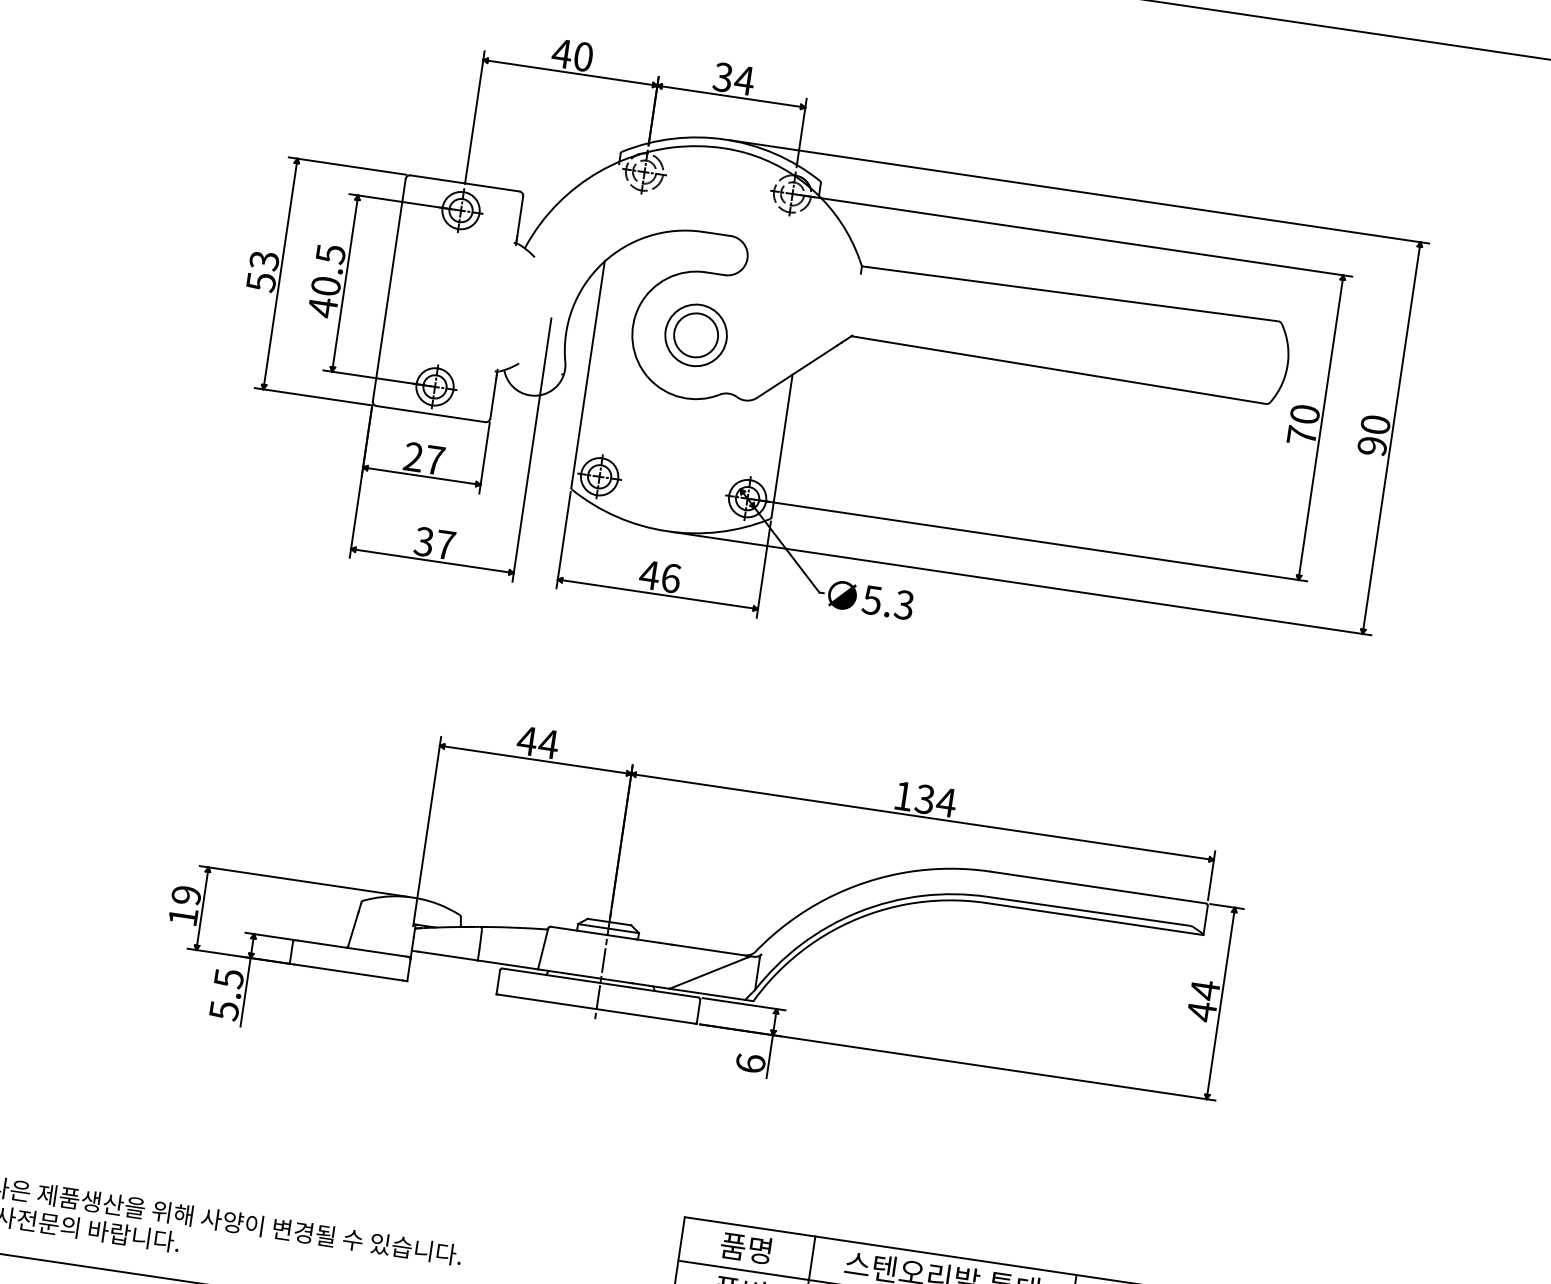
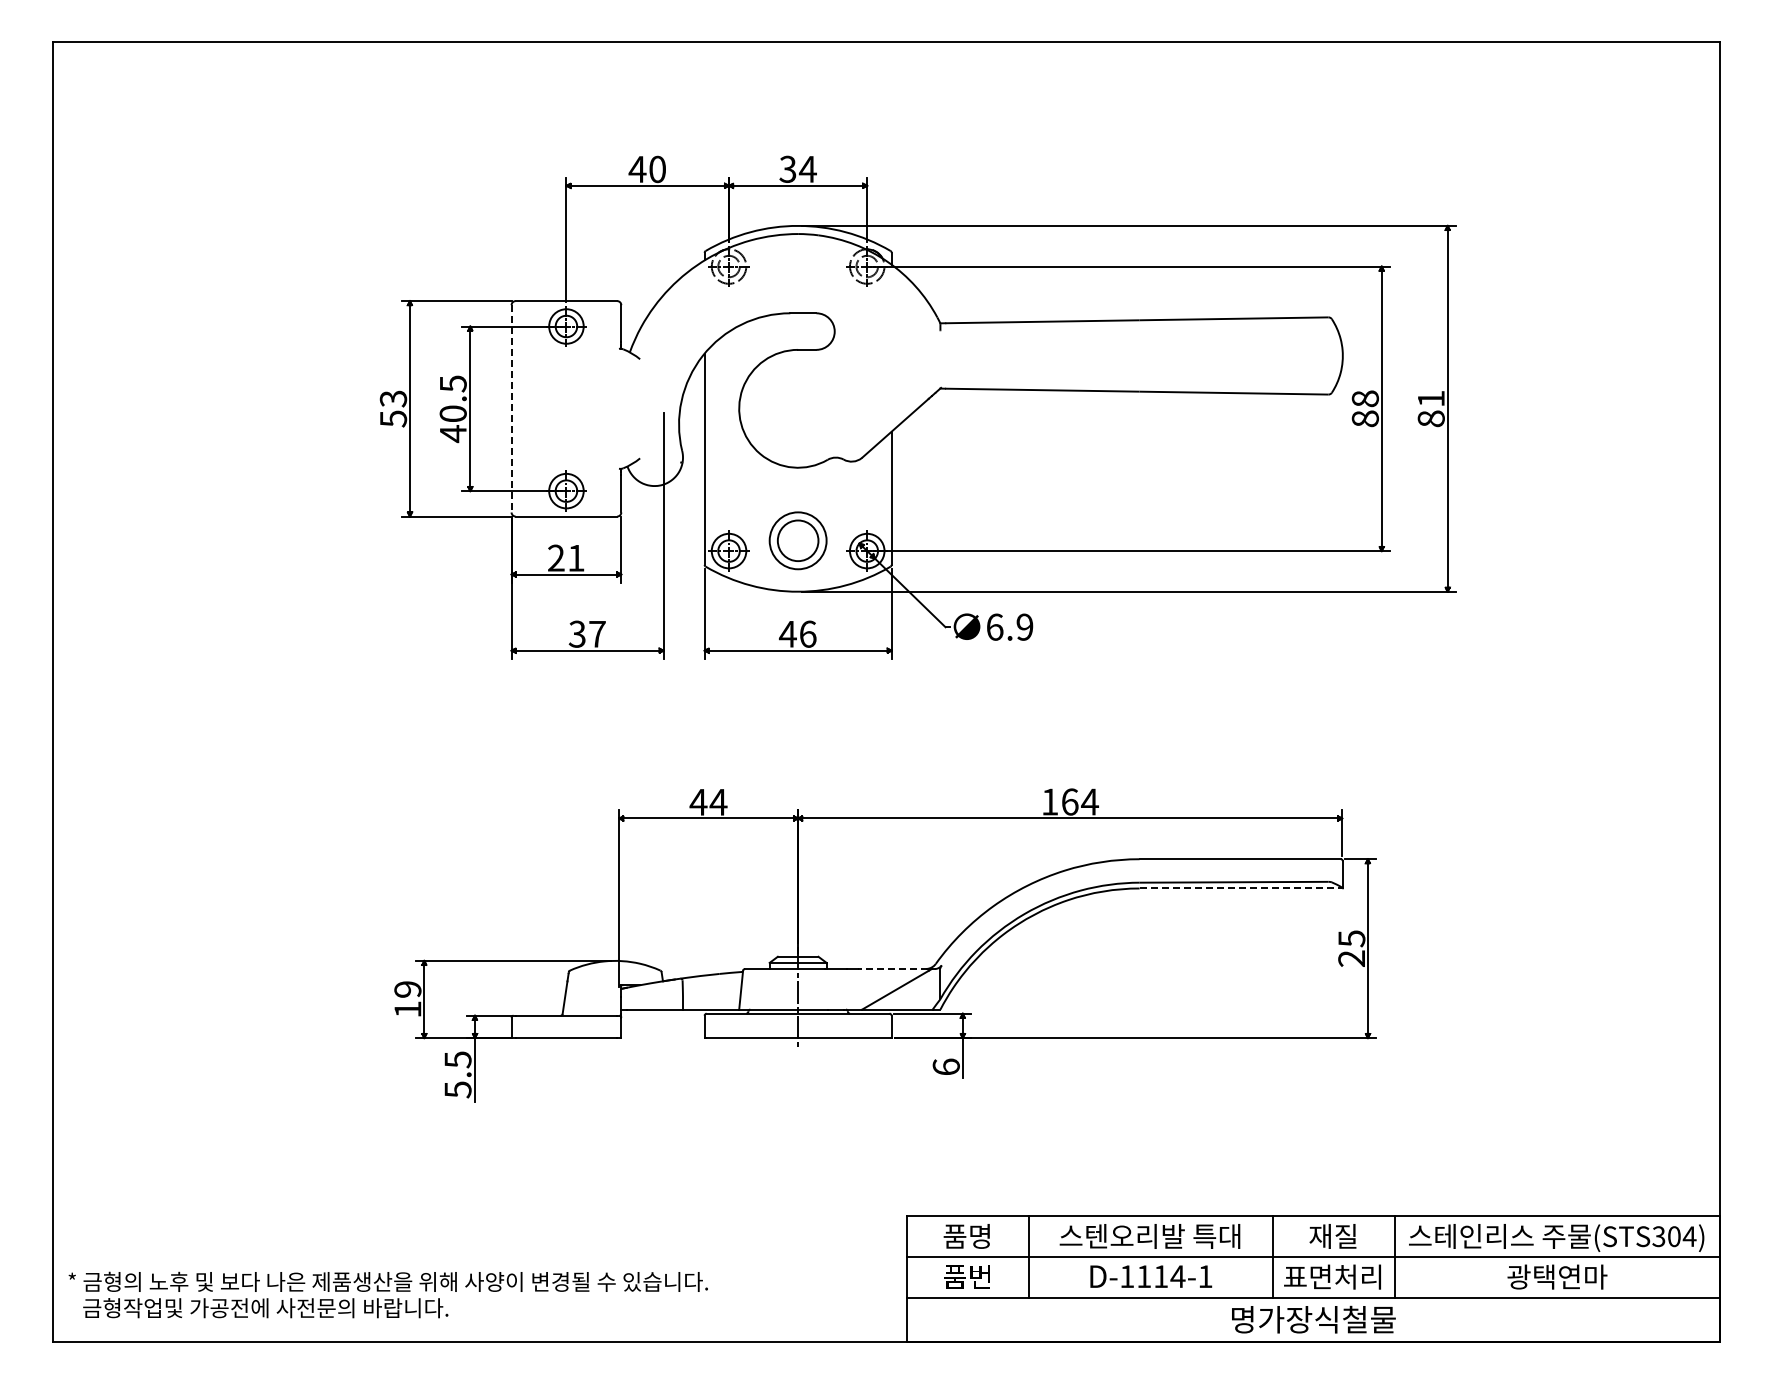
line: (389, 289) -> (511, 408), solid -> dashed
part: (695, 334) -> (797, 540), moved
text: (1303, 424) -> (1365, 408), 70 -> 88
text: (1373, 435) -> (1430, 408), 90 -> 81
text: (435, 460) -> (576, 558), 27 -> 21
text: (887, 601) -> (1009, 626), 5.3 -> 6.9
text: (924, 798) -> (1069, 801), 134 -> 164
line: (1094, 919) -> (1241, 888), solid -> dashed
line: (708, 949) -> (892, 968), solid -> dashed
text: (1203, 1000) -> (1351, 948), 44 -> 25

